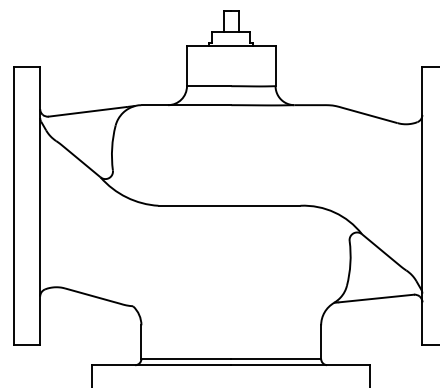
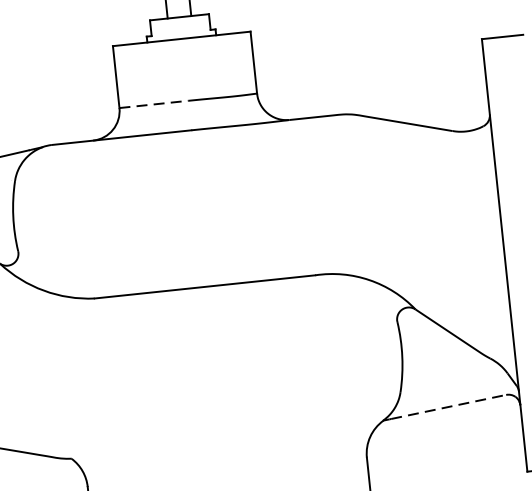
line: (209, 86) -> (154, 104), solid -> dashed
line: (376, 298) -> (448, 406), solid -> dashed

